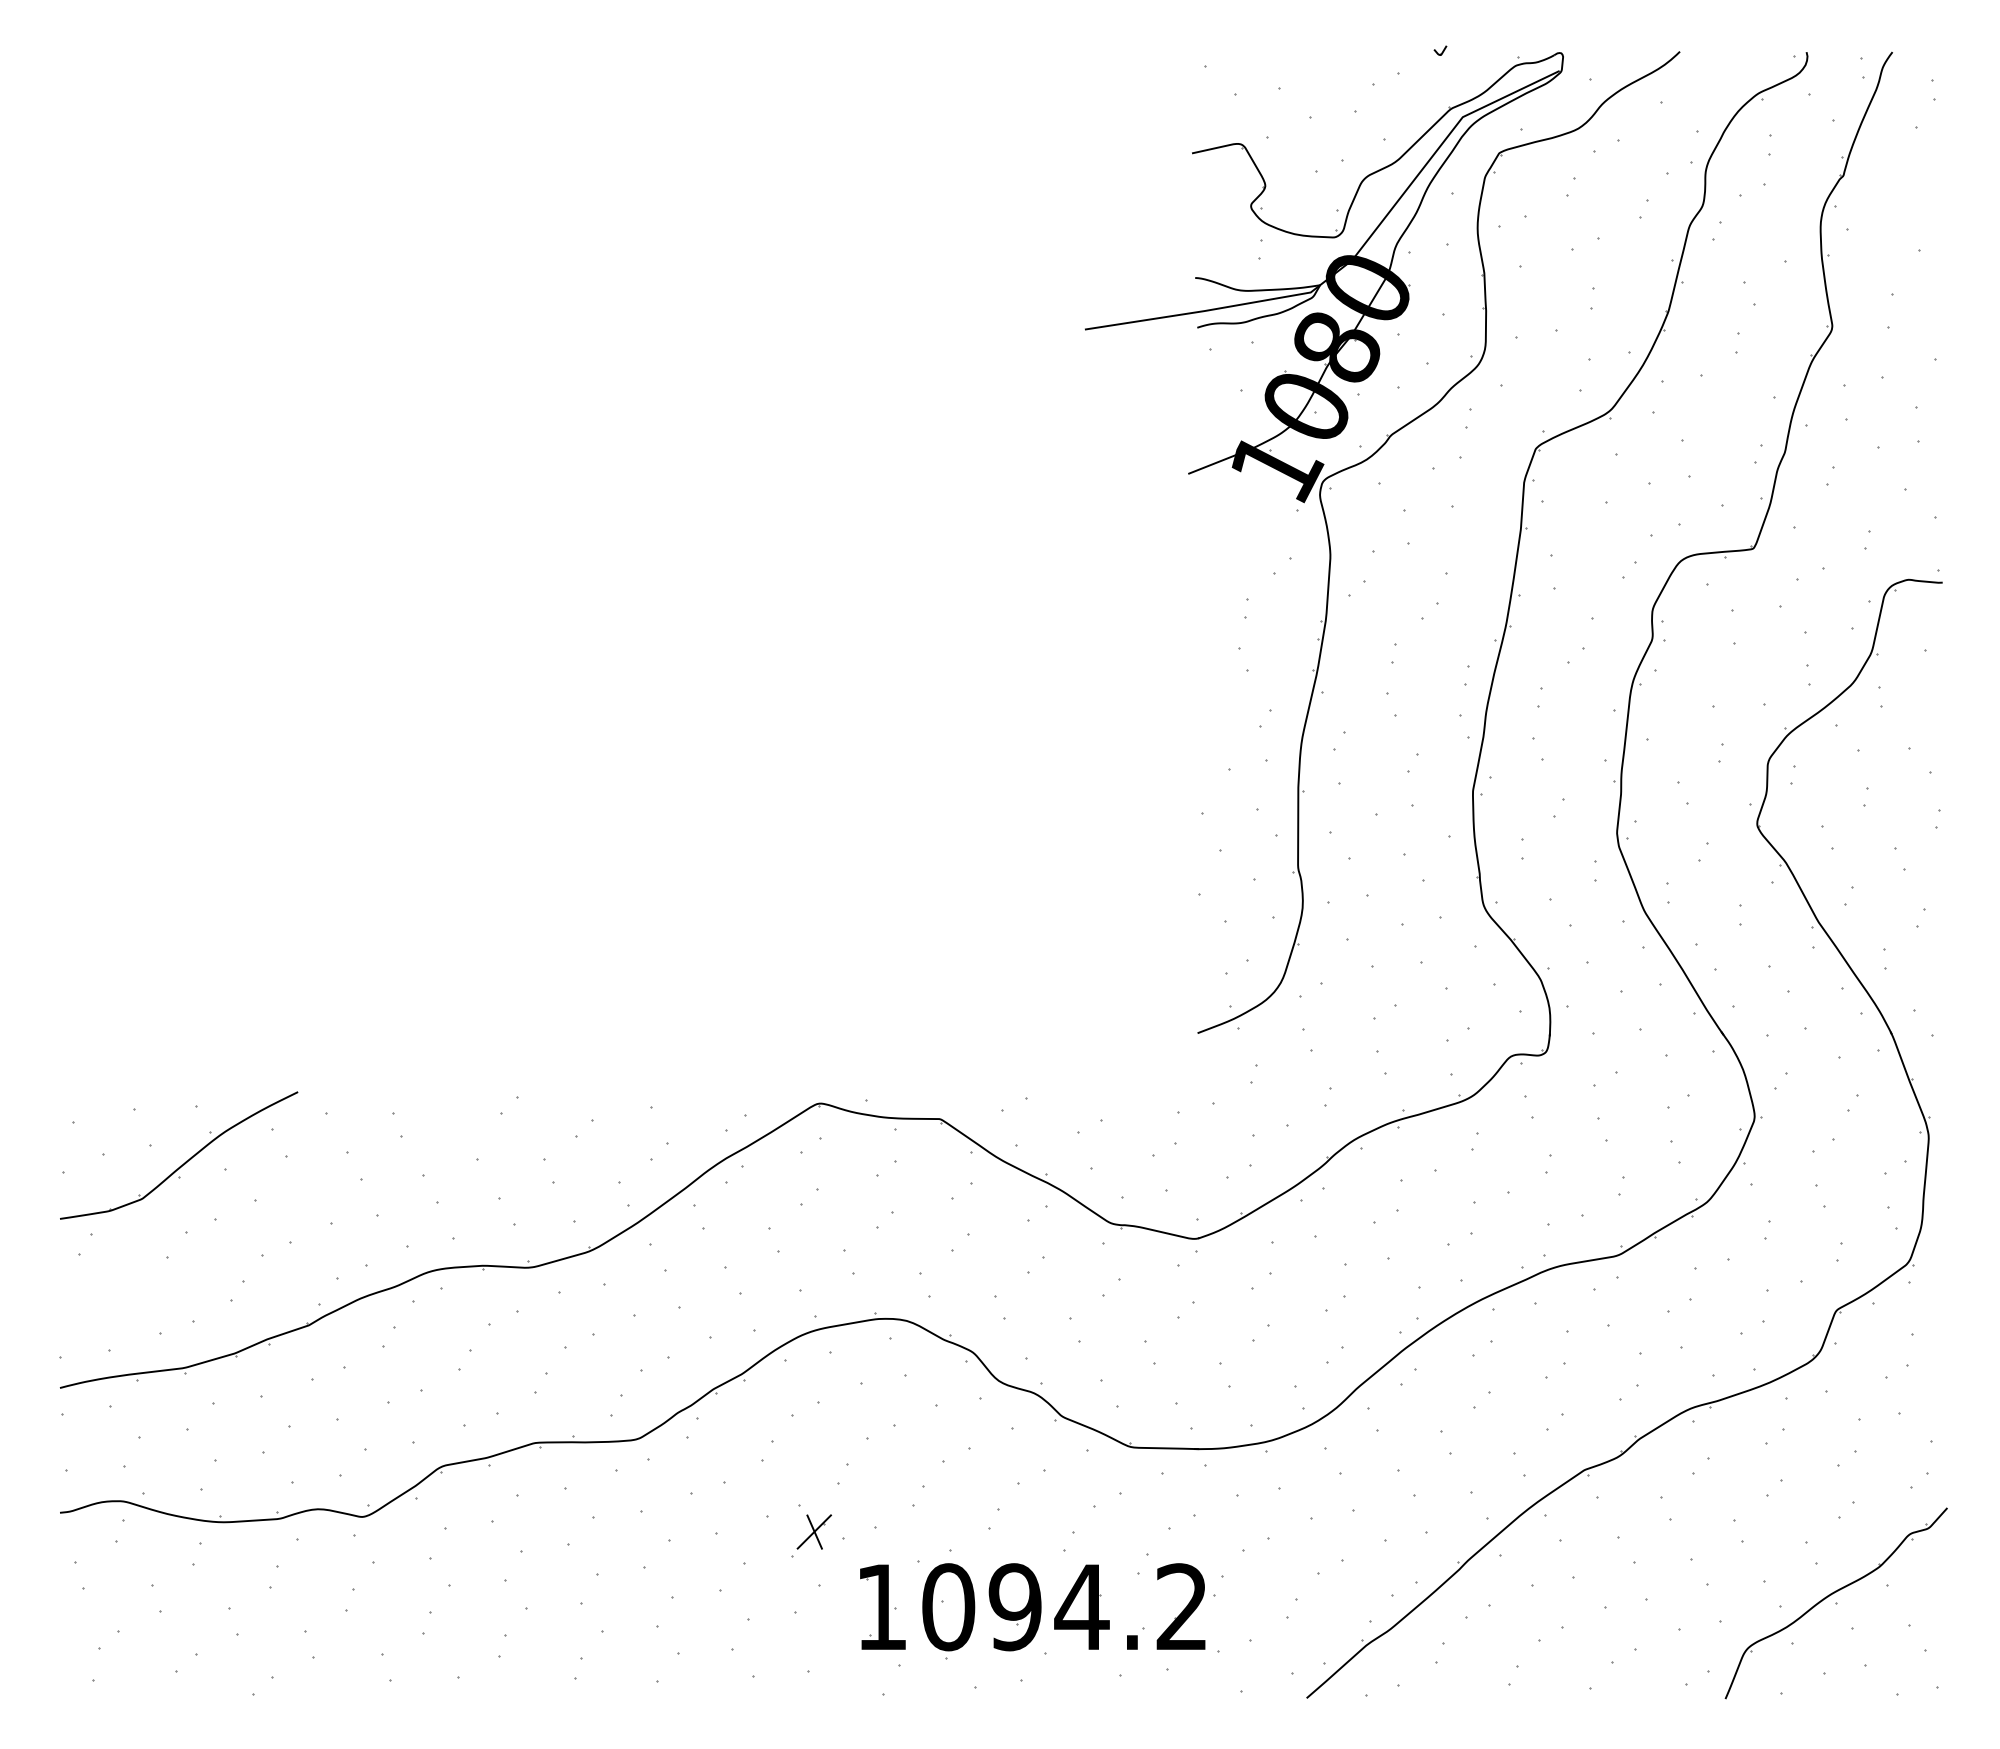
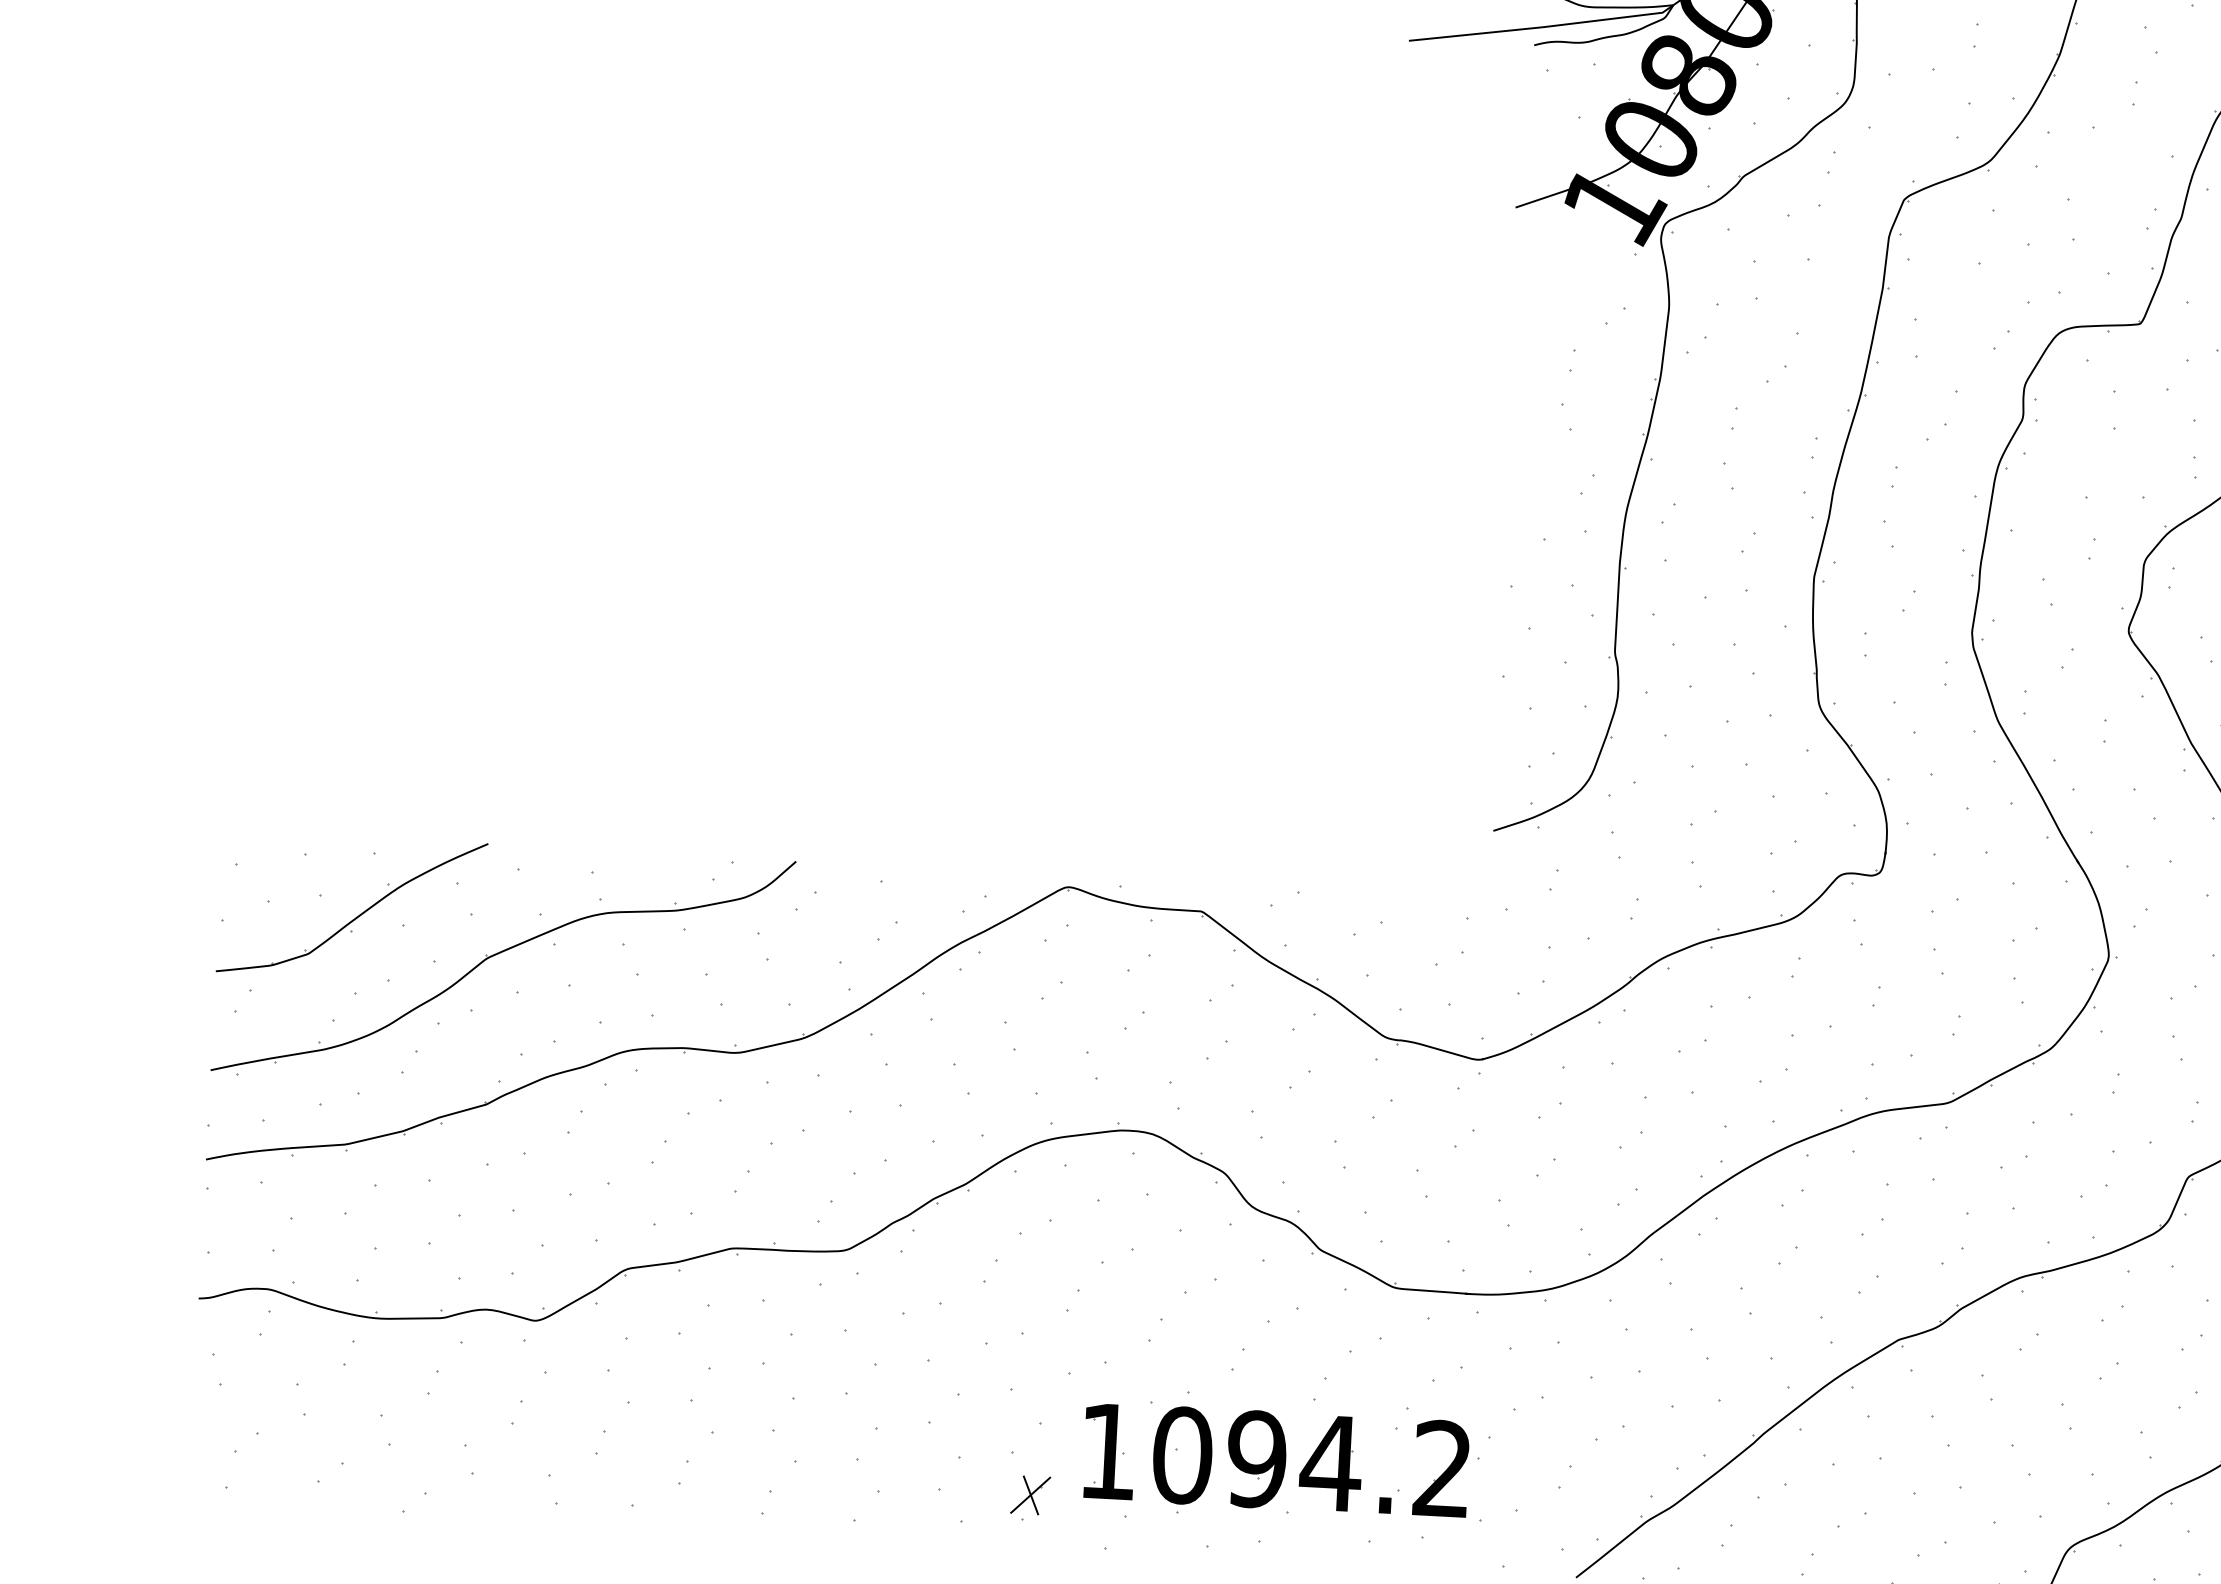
part: (312, 1190) -> (498, 954), added
part: (813, 1531) -> (1029, 1494), moved

